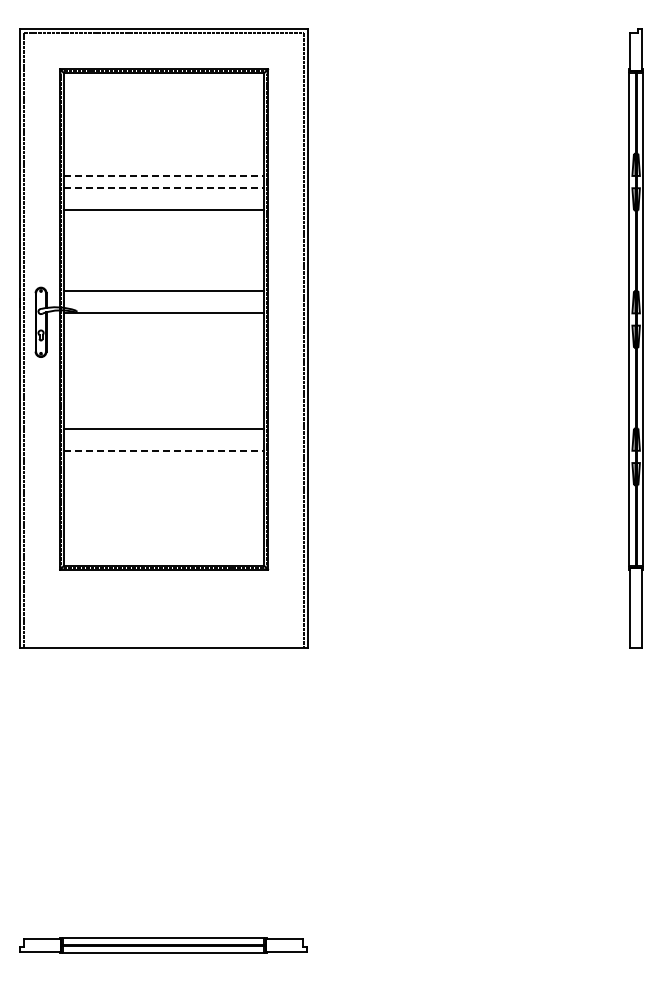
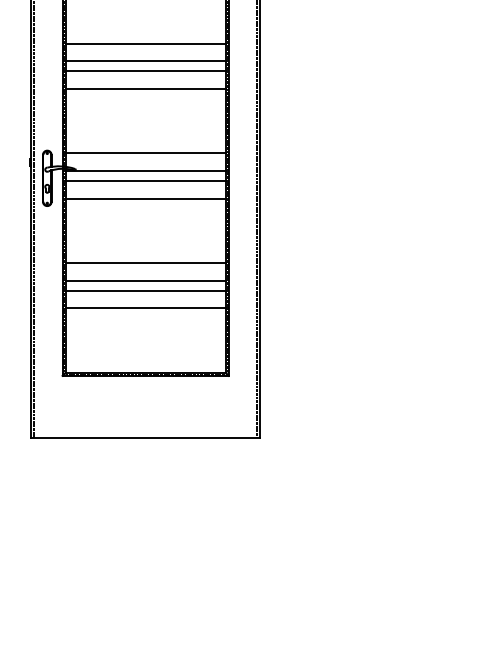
line: (163, 153) -> (145, 43), added
line: (164, 176) -> (145, 61), dashed -> solid
line: (164, 188) -> (145, 71), dashed -> solid
line: (163, 325) -> (145, 180), added
line: (163, 347) -> (145, 198), added
line: (164, 450) -> (145, 280), dashed -> solid
line: (163, 463) -> (145, 291), added
line: (163, 485) -> (145, 308), added

